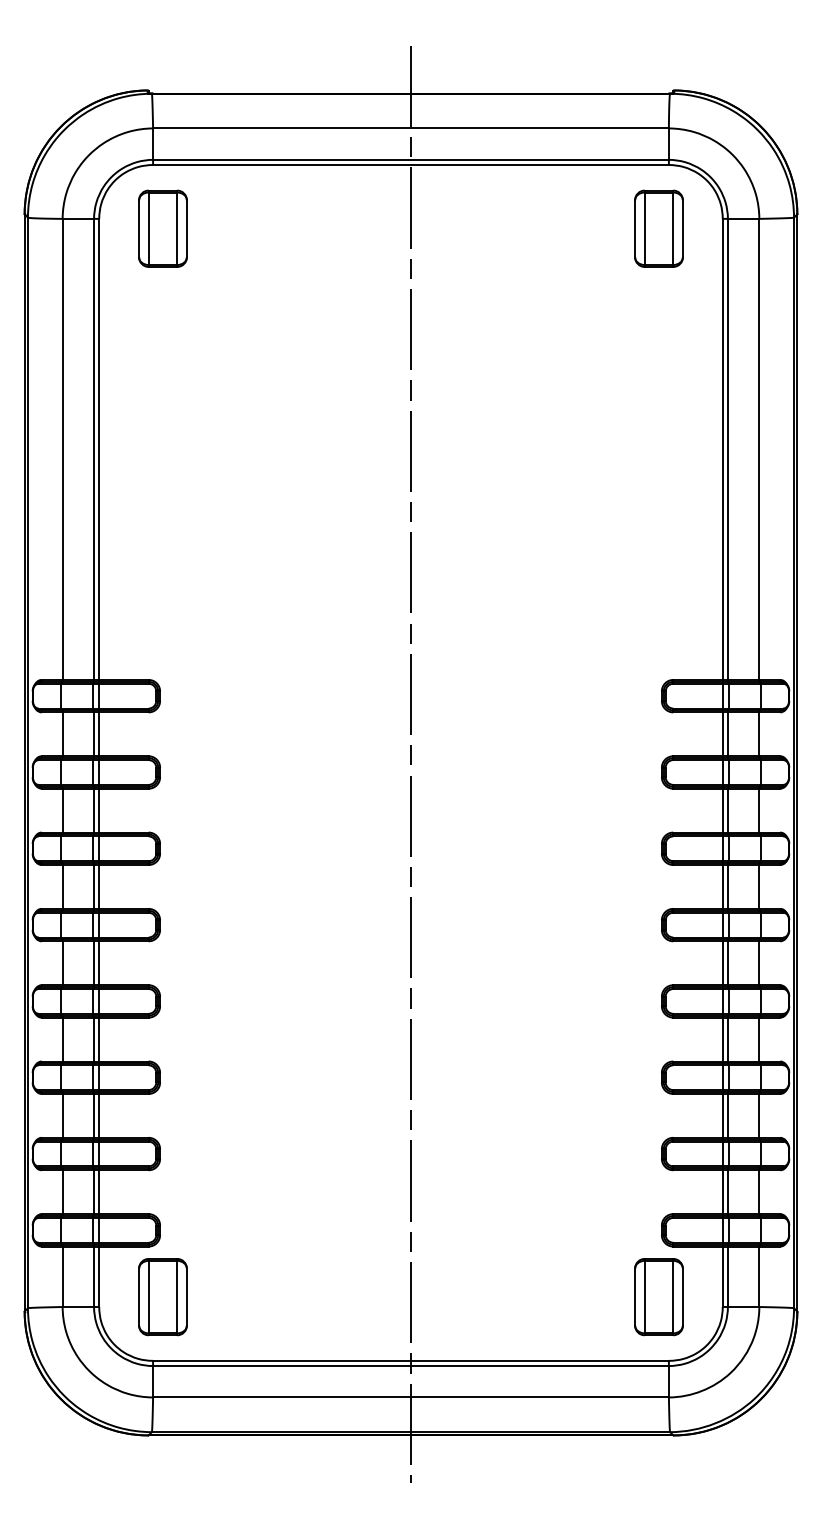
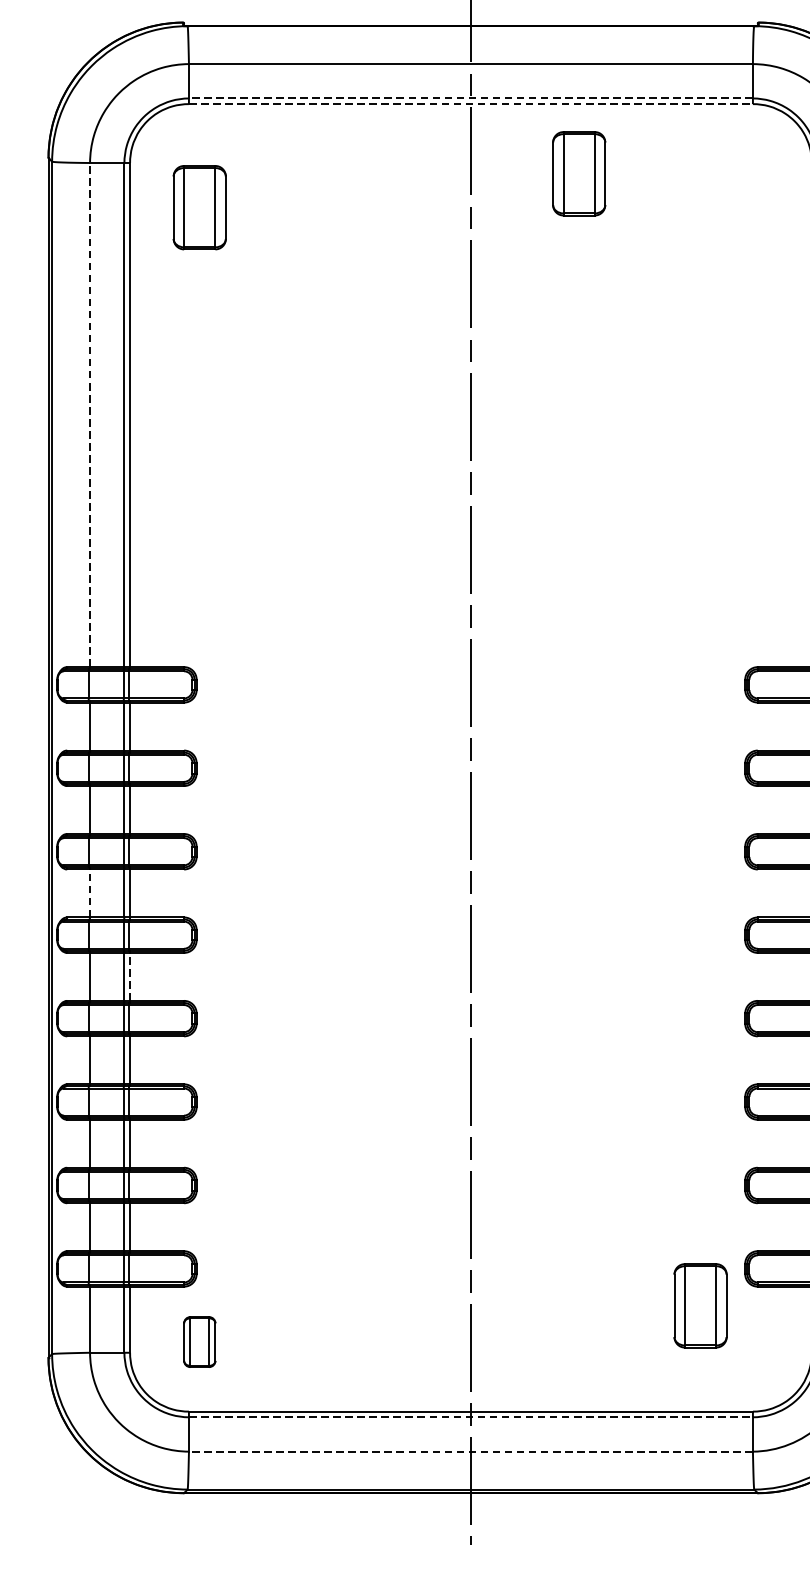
line: (410, 159) -> (470, 98), solid -> dashed
line: (410, 165) -> (470, 104), solid -> dashed
part: (162, 228) -> (199, 207), moved
part: (658, 228) -> (578, 173), moved
line: (62, 449) -> (89, 415), solid -> dashed
line: (62, 886) -> (89, 892), solid -> dashed
line: (99, 963) -> (130, 977), solid -> dashed
part: (162, 1297) -> (199, 1342), size x0.6
part: (658, 1297) -> (700, 1306), moved
line: (410, 1366) -> (470, 1417), solid -> dashed
line: (410, 1397) -> (470, 1451), solid -> dashed

